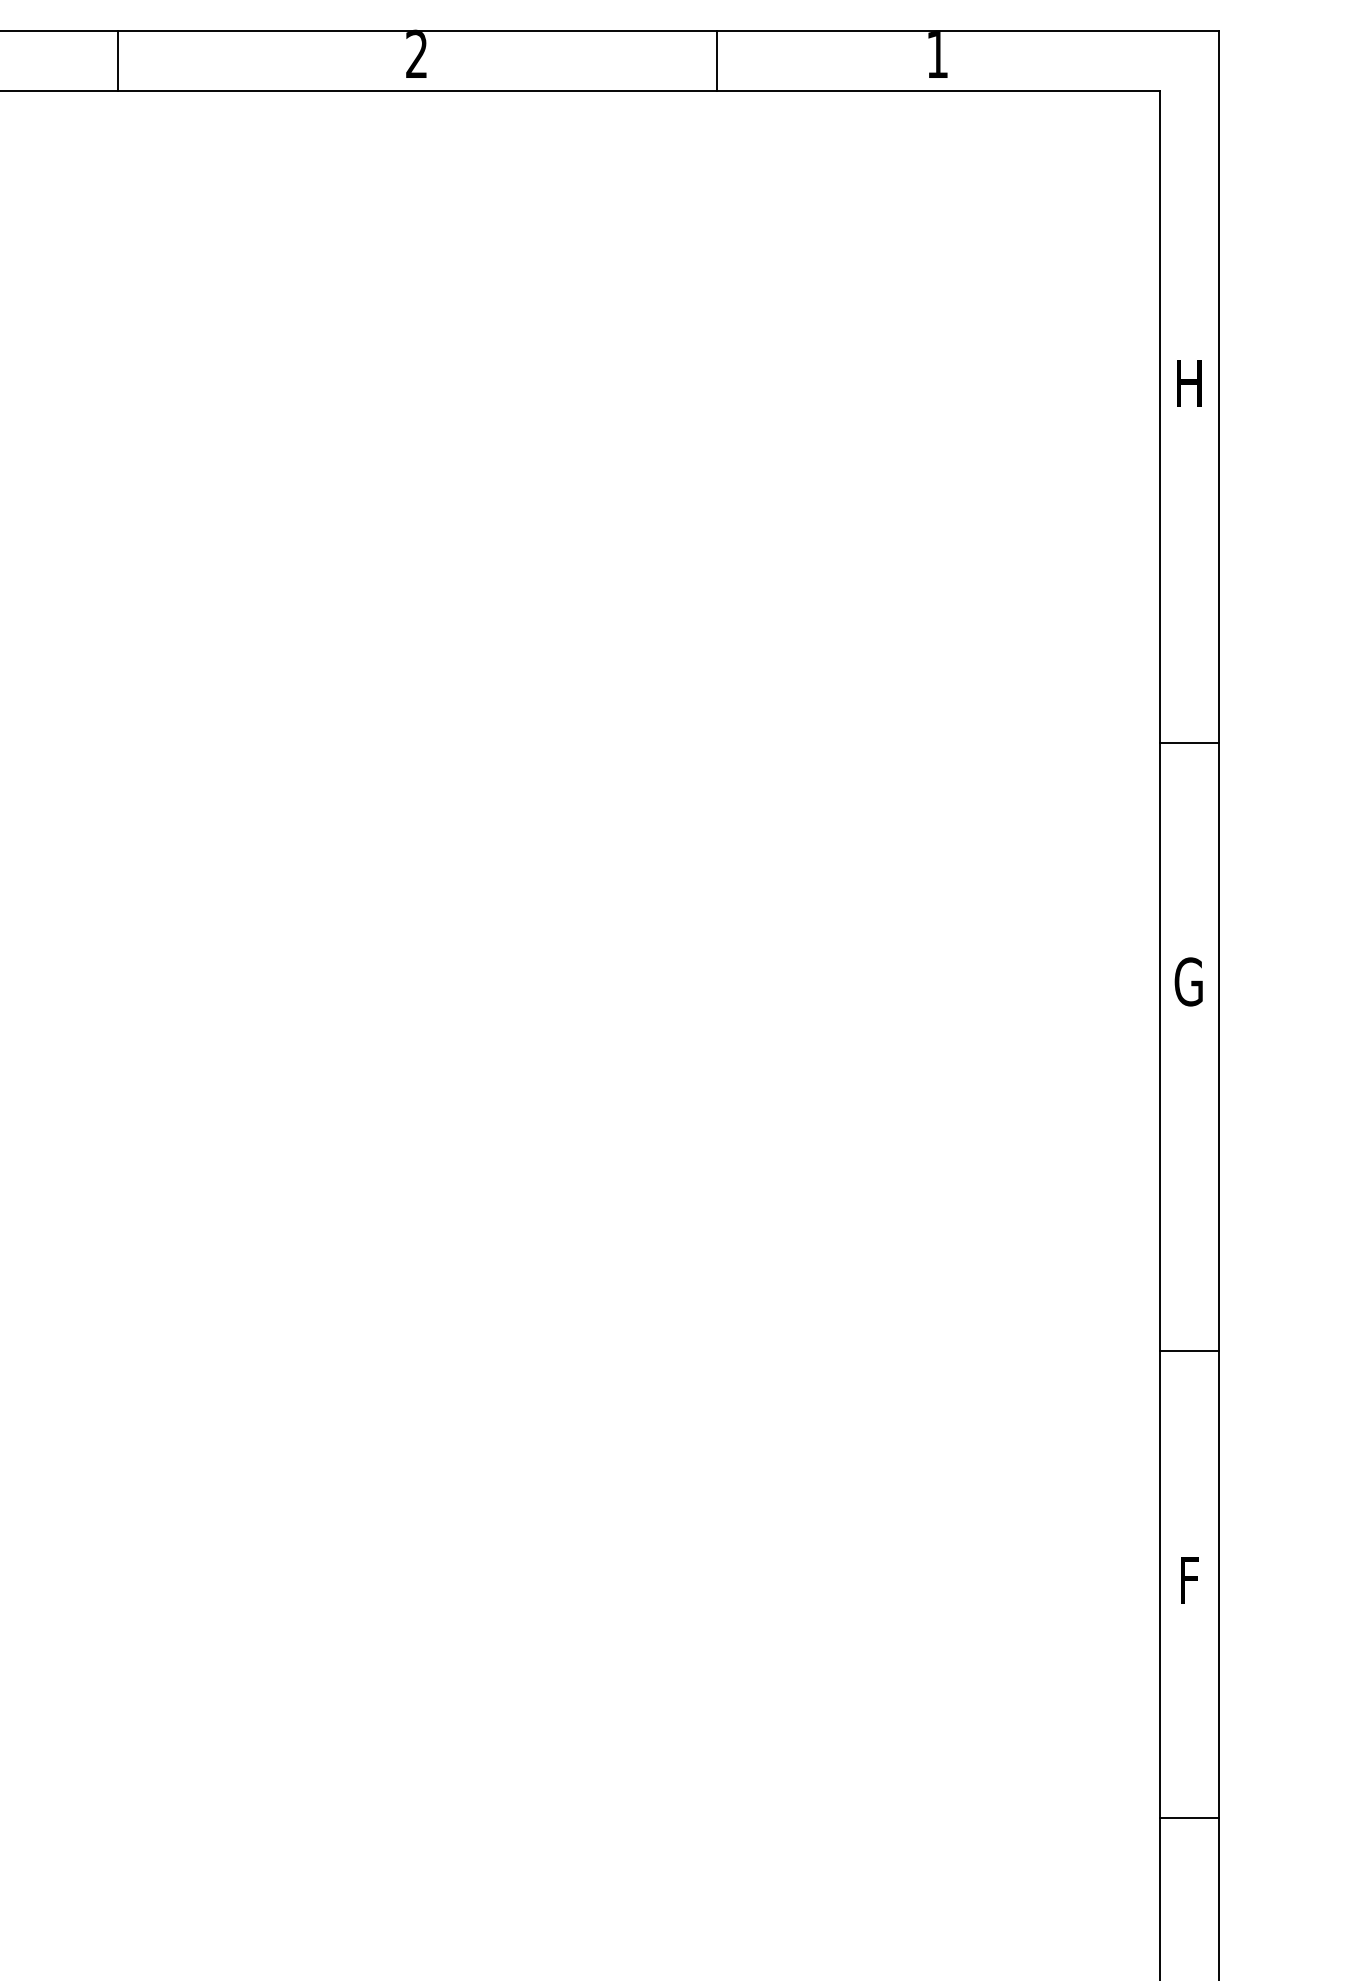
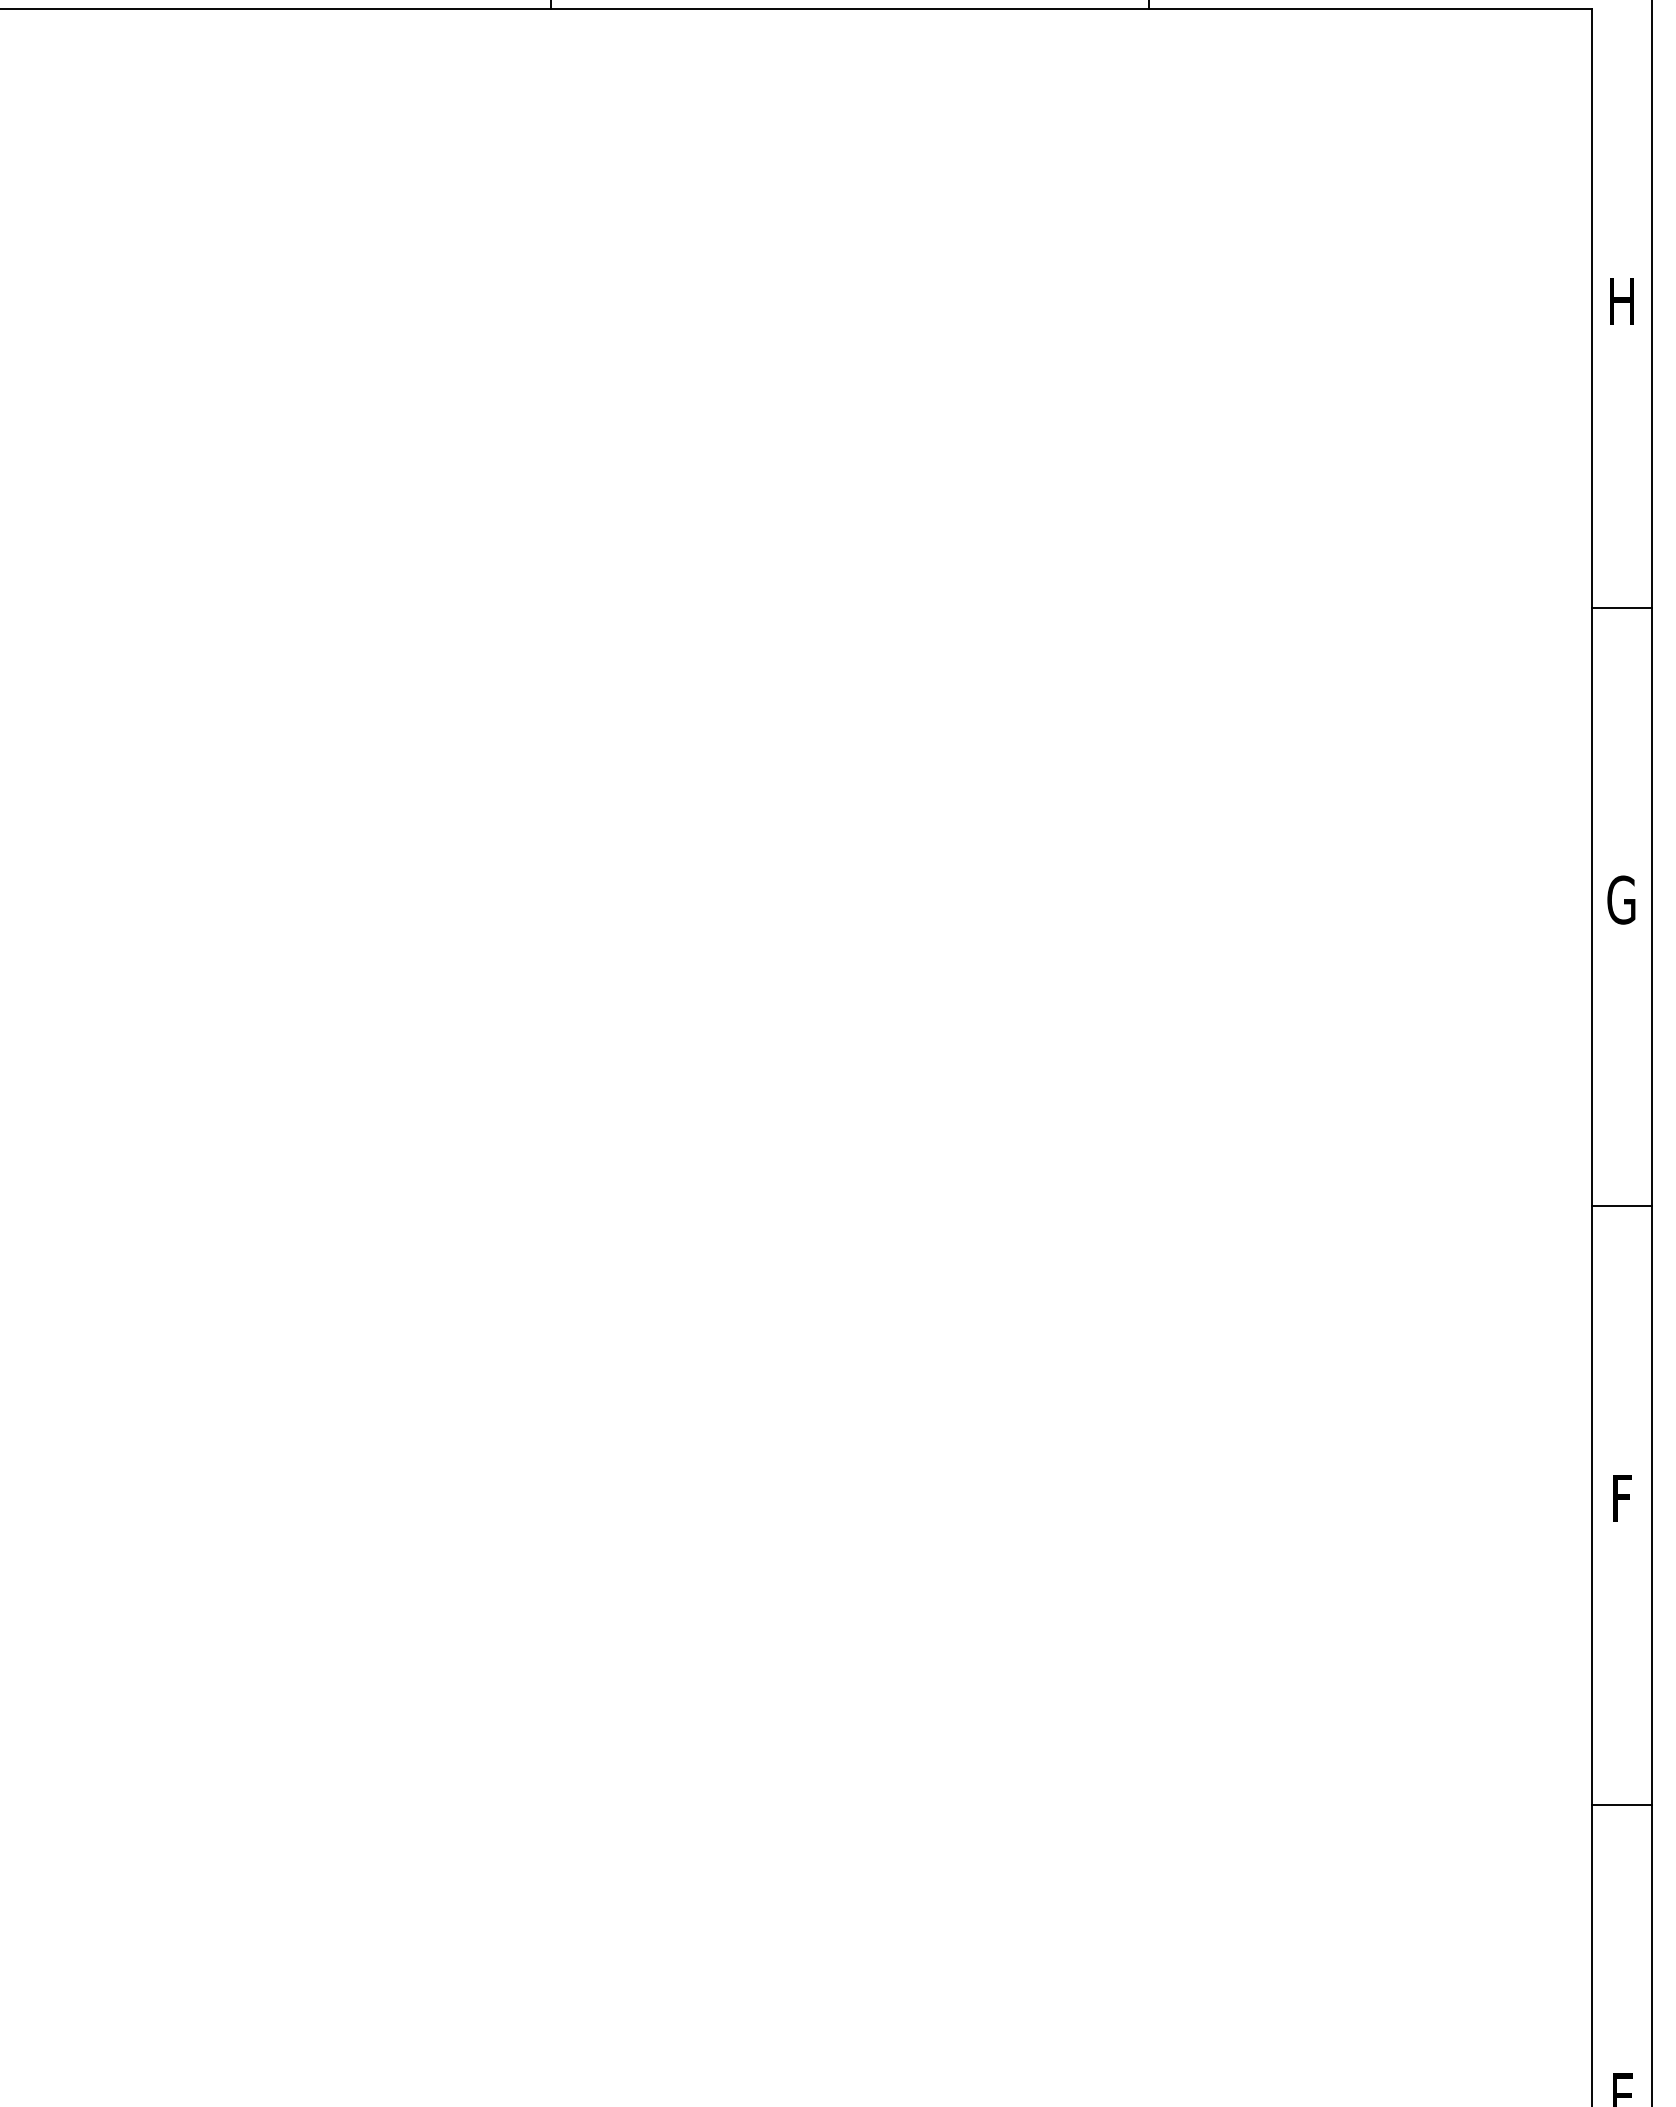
line: (1189, 742) -> (1622, 607), moved
line: (1189, 1351) -> (1622, 1206), moved
line: (1189, 1817) -> (1622, 1804), moved

